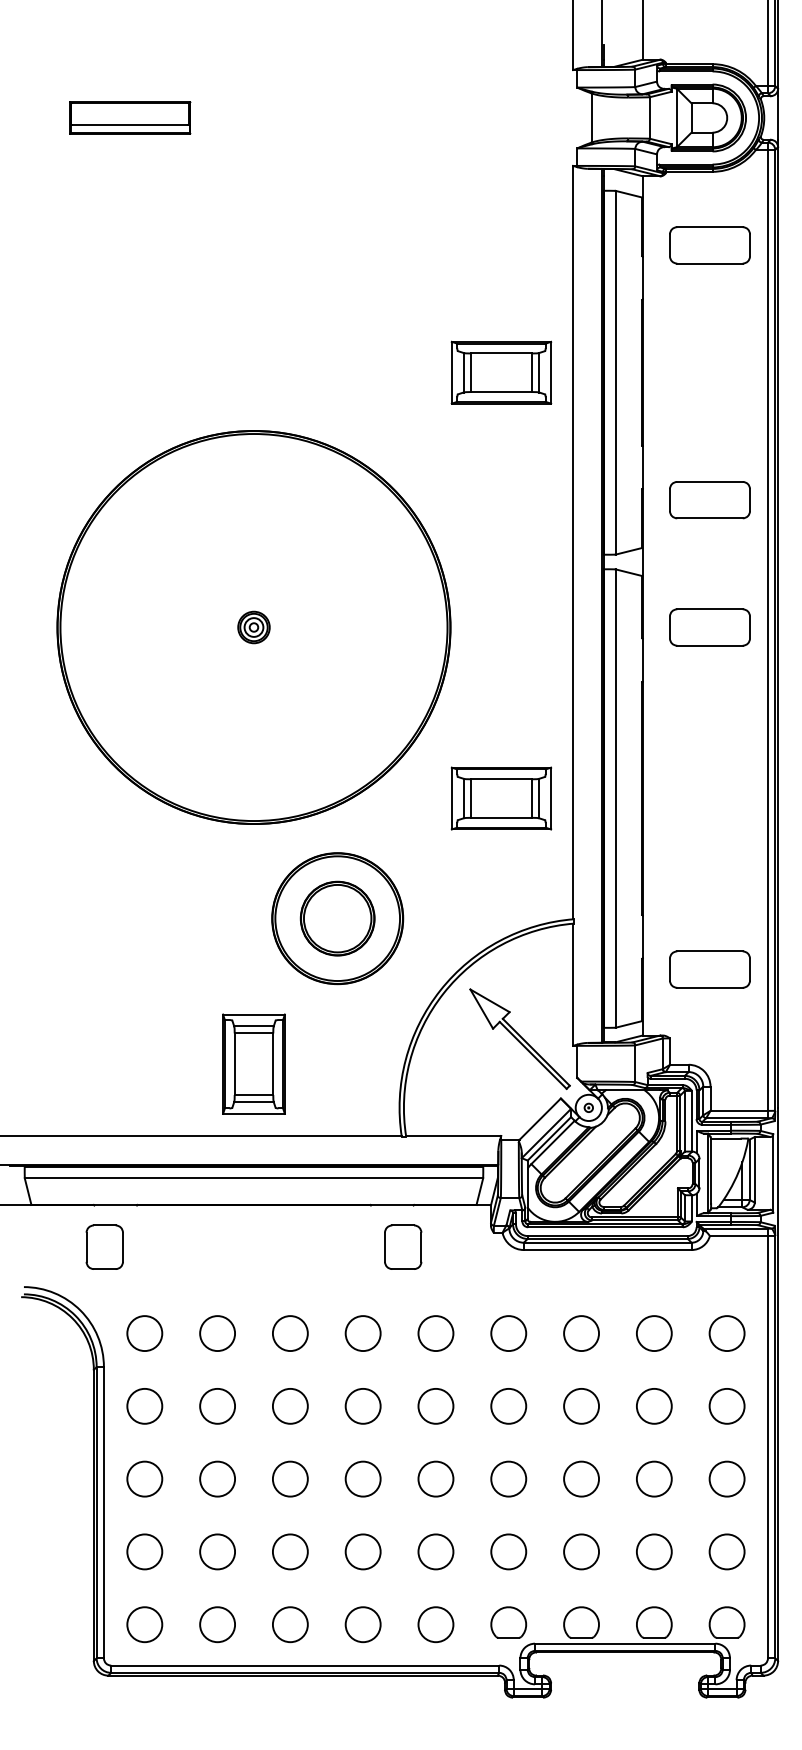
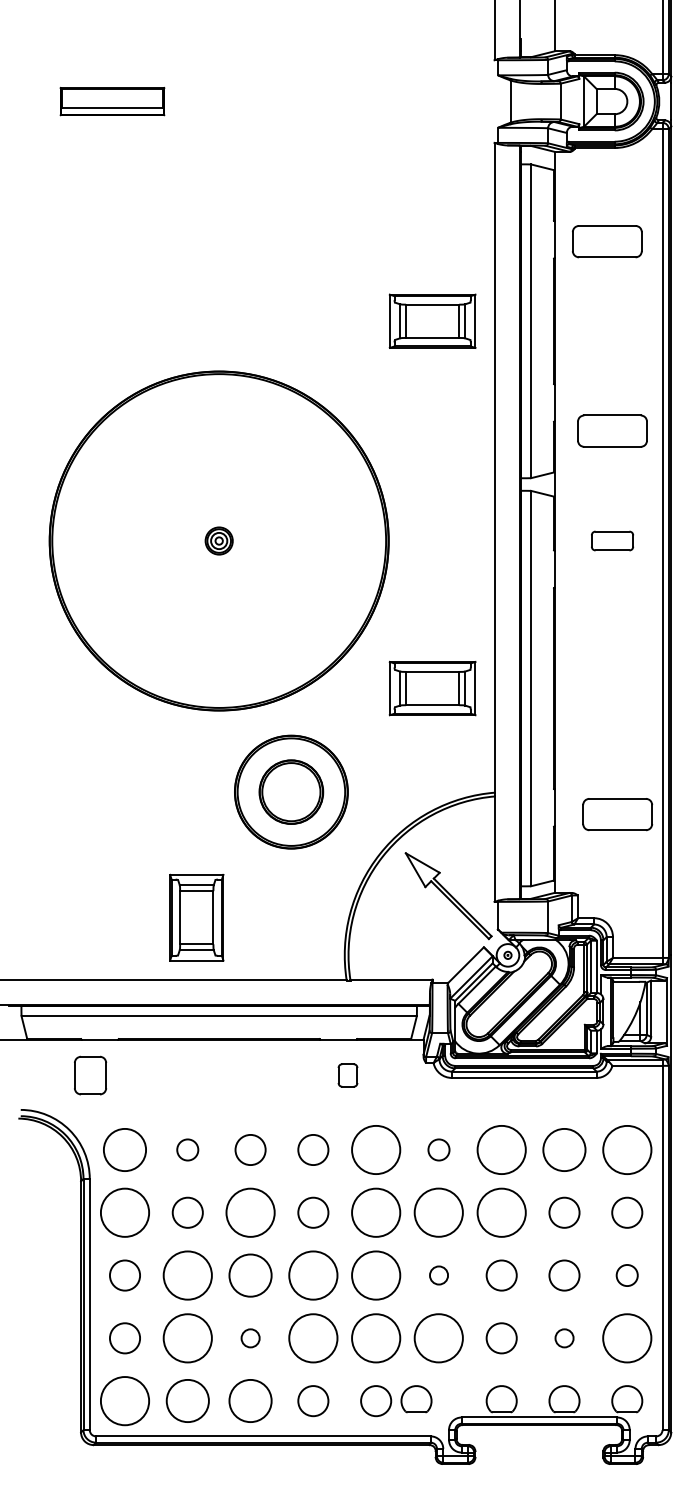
part: (709, 245) -> (606, 241), moved
part: (709, 627) -> (612, 541), size x0.6
part: (709, 969) -> (617, 814), moved
part: (253, 1063) -> (196, 917), moved
part: (403, 1246) -> (348, 1074), size x0.6
circle: (144, 1333) -> (124, 1149), size x1.4
circle: (217, 1333) -> (187, 1149), size x0.7
circle: (435, 1333) -> (375, 1149), size x1.6
circle: (508, 1333) -> (438, 1149), size x0.7
circle: (581, 1333) -> (501, 1149), size x1.6
circle: (654, 1333) -> (564, 1149), size x1.4
circle: (726, 1333) -> (626, 1149), size x1.6
circle: (144, 1405) -> (124, 1212), size x1.6
circle: (289, 1405) -> (249, 1212), size x1.6
circle: (435, 1405) -> (375, 1212), size x1.6
circle: (581, 1405) -> (501, 1212), size x1.6
circle: (508, 1406) -> (438, 1212), size x1.6
circle: (217, 1478) -> (187, 1275), size x1.6
circle: (290, 1478) -> (250, 1275), size x1.4
circle: (362, 1478) -> (312, 1275), size x1.6
circle: (435, 1478) -> (375, 1275), size x1.6
circle: (508, 1478) -> (438, 1275), size x0.6
circle: (726, 1478) -> (626, 1275), size x0.7
circle: (217, 1551) -> (187, 1337), size x1.6
circle: (290, 1551) -> (250, 1337), size x0.6
circle: (362, 1551) -> (312, 1337), size x1.6
circle: (435, 1551) -> (375, 1337), size x1.6
circle: (508, 1551) -> (438, 1337), size x1.6
circle: (654, 1551) -> (564, 1337), size x0.6
circle: (726, 1551) -> (626, 1337), size x1.6
part: (508, 1622) -> (416, 1399), moved
circle: (144, 1624) -> (124, 1400), size x1.6
circle: (217, 1624) -> (187, 1400), size x1.4
circle: (290, 1624) -> (250, 1400), size x1.4

